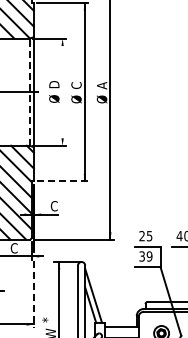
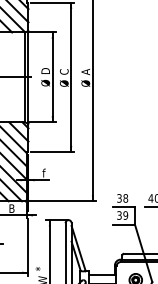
line: (62, 91) -> (52, 76), added
line: (29, 92) -> (24, 77), dashed -> solid
line: (63, 181) -> (53, 152), dashed -> solid
text: (53, 205) -> (44, 172), C -> f
text: (145, 236) -> (122, 198), 25 -> 38
text: (13, 248) -> (11, 208), C -> B
line: (33, 295) -> (28, 248), dashed -> solid

